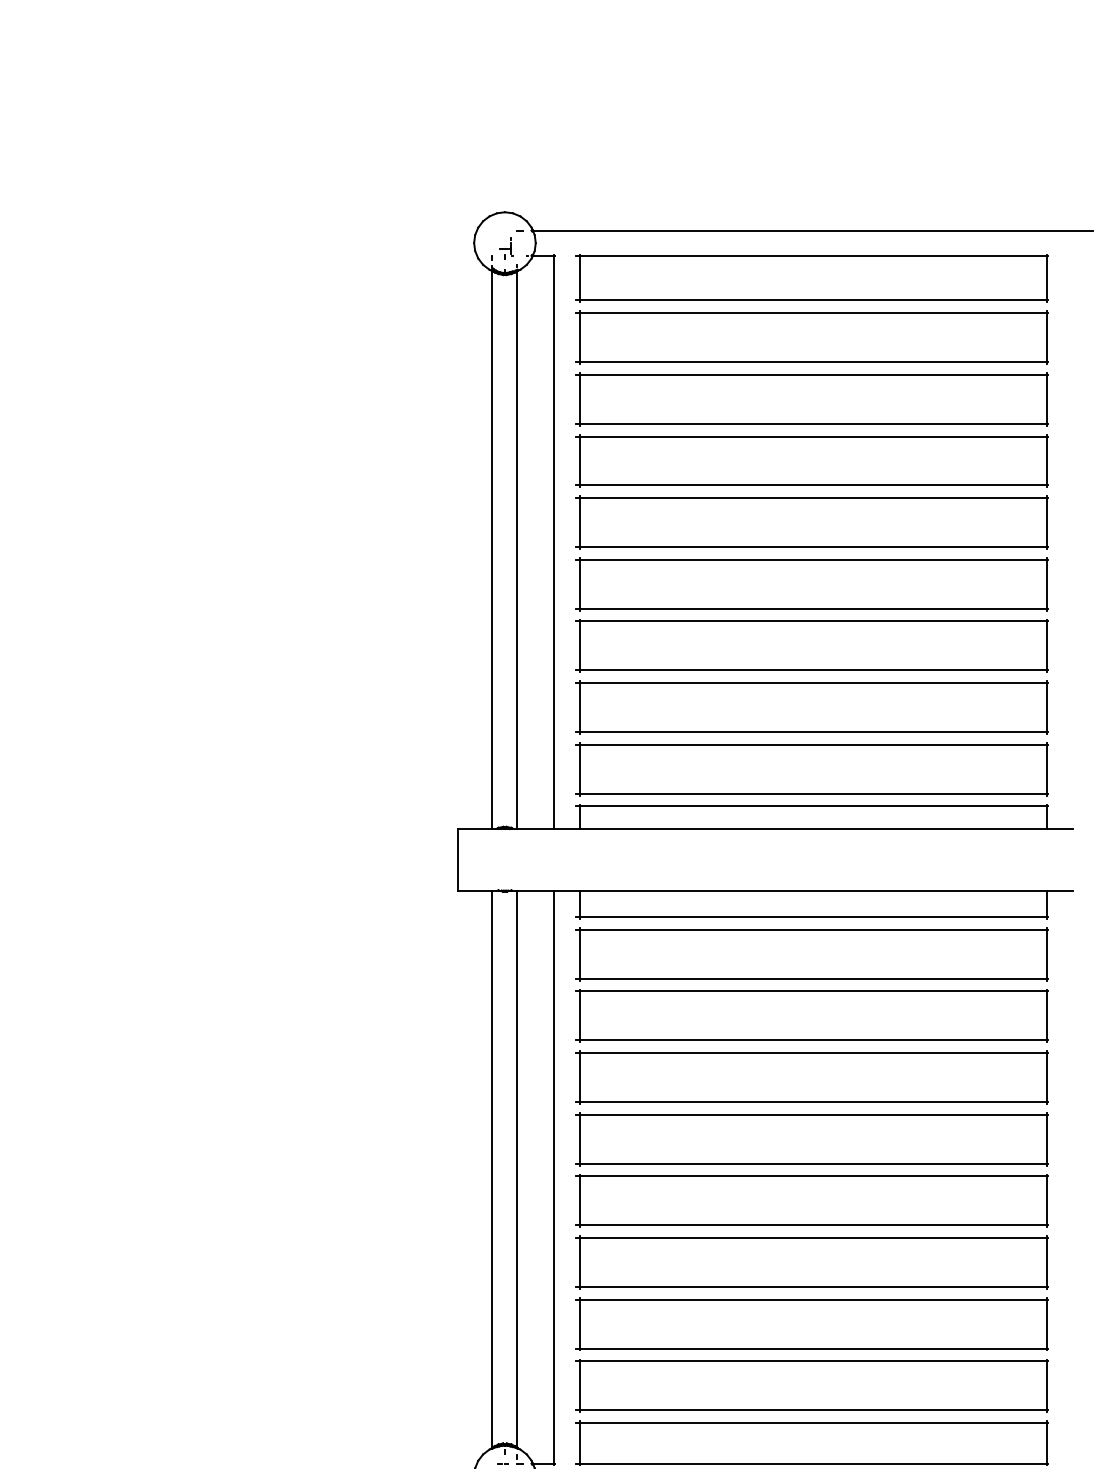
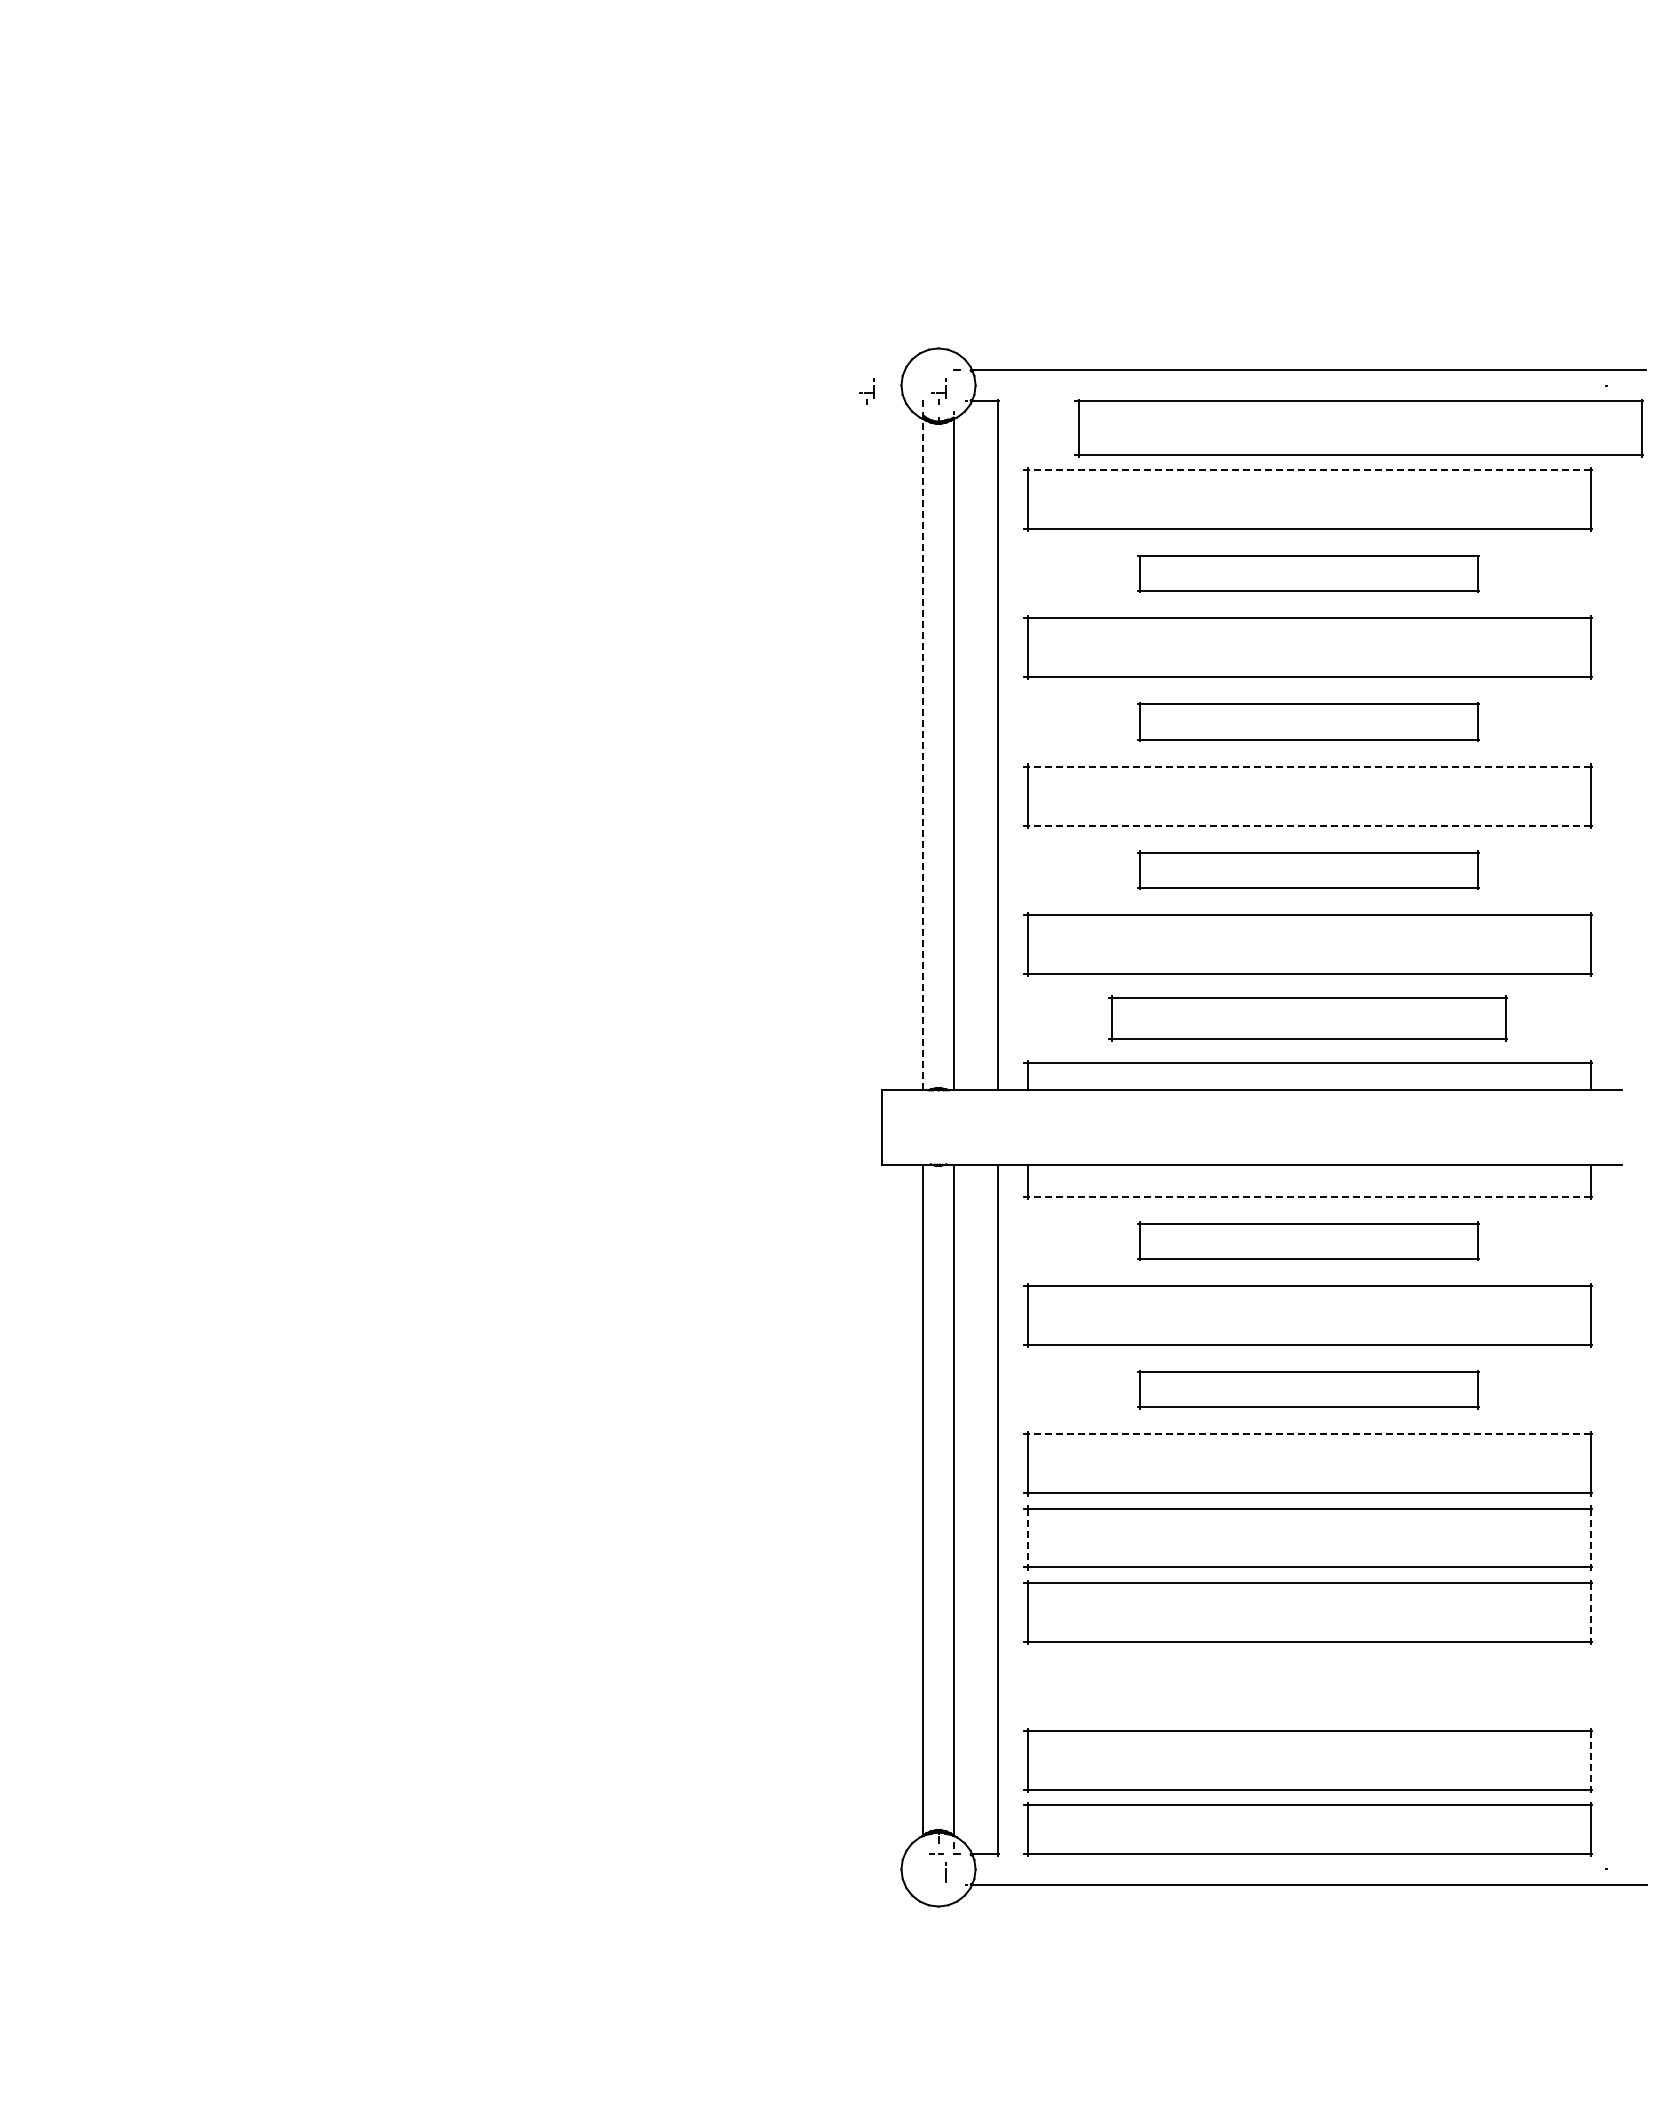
part: (445, 248) -> (866, 391), added
part: (811, 278) -> (1358, 428), moved
line: (813, 312) -> (1309, 469), solid -> dashed
part: (811, 399) -> (1307, 573), size x0.6
part: (811, 522) -> (1307, 721), size x0.6
line: (491, 549) -> (922, 754), solid -> dashed
line: (813, 559) -> (1309, 766), solid -> dashed
line: (813, 608) -> (1309, 825), solid -> dashed
part: (811, 646) -> (1307, 870), size x0.6
part: (811, 769) -> (1307, 1018), size x0.7
line: (813, 917) -> (1309, 1196), solid -> dashed
part: (811, 954) -> (1307, 1241), size x0.6
part: (811, 1077) -> (1307, 1389), size x0.6
line: (813, 1114) -> (1309, 1434), solid -> dashed
line: (579, 1201) -> (1028, 1538), solid -> dashed
line: (1047, 1201) -> (1591, 1538), solid -> dashed
line: (1047, 1262) -> (1591, 1612), solid -> dashed
part: (811, 1324) -> (1307, 1686), removed
line: (1047, 1386) -> (1591, 1761), solid -> dashed

